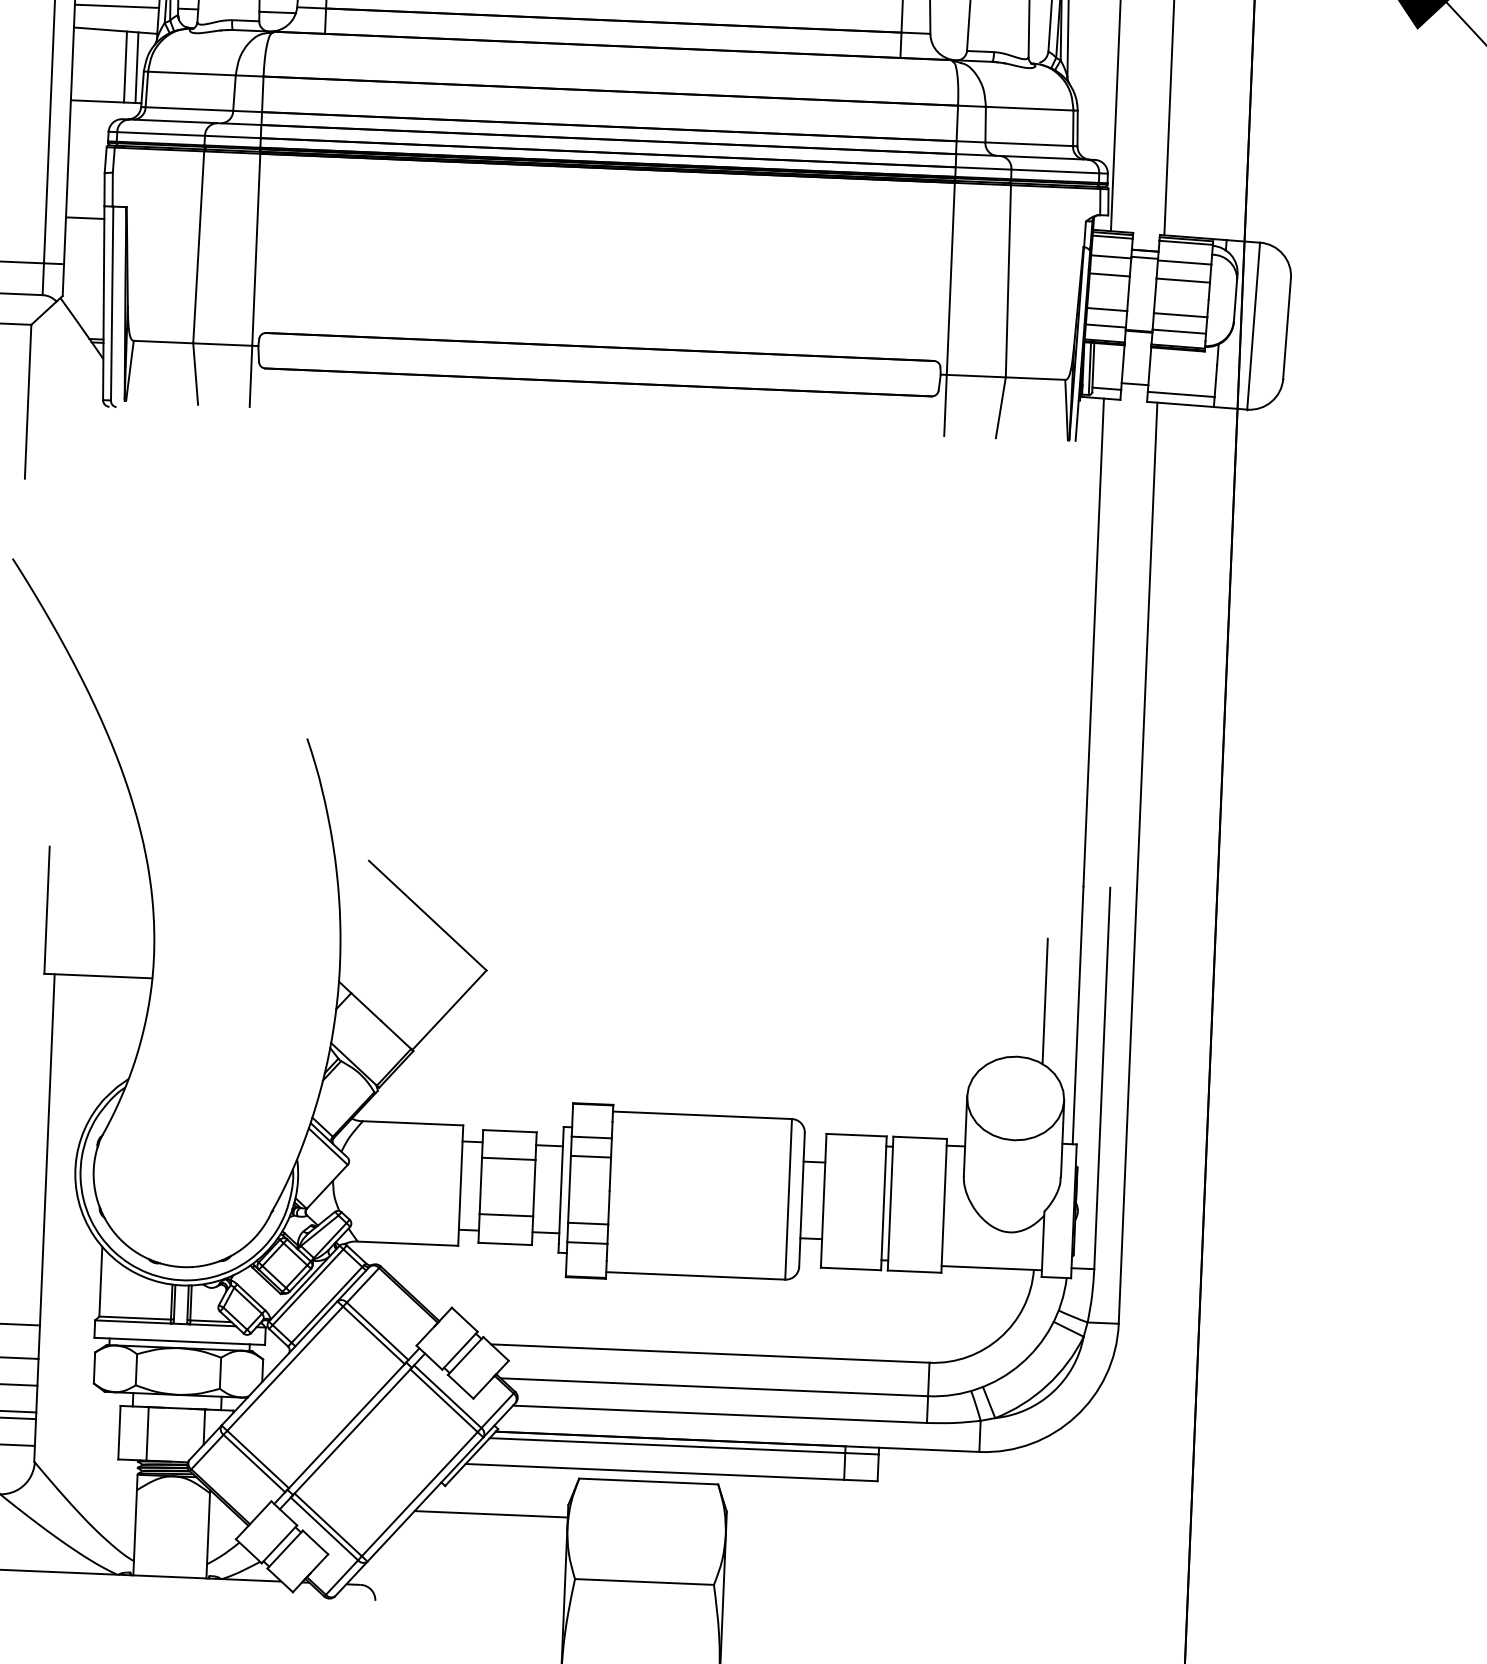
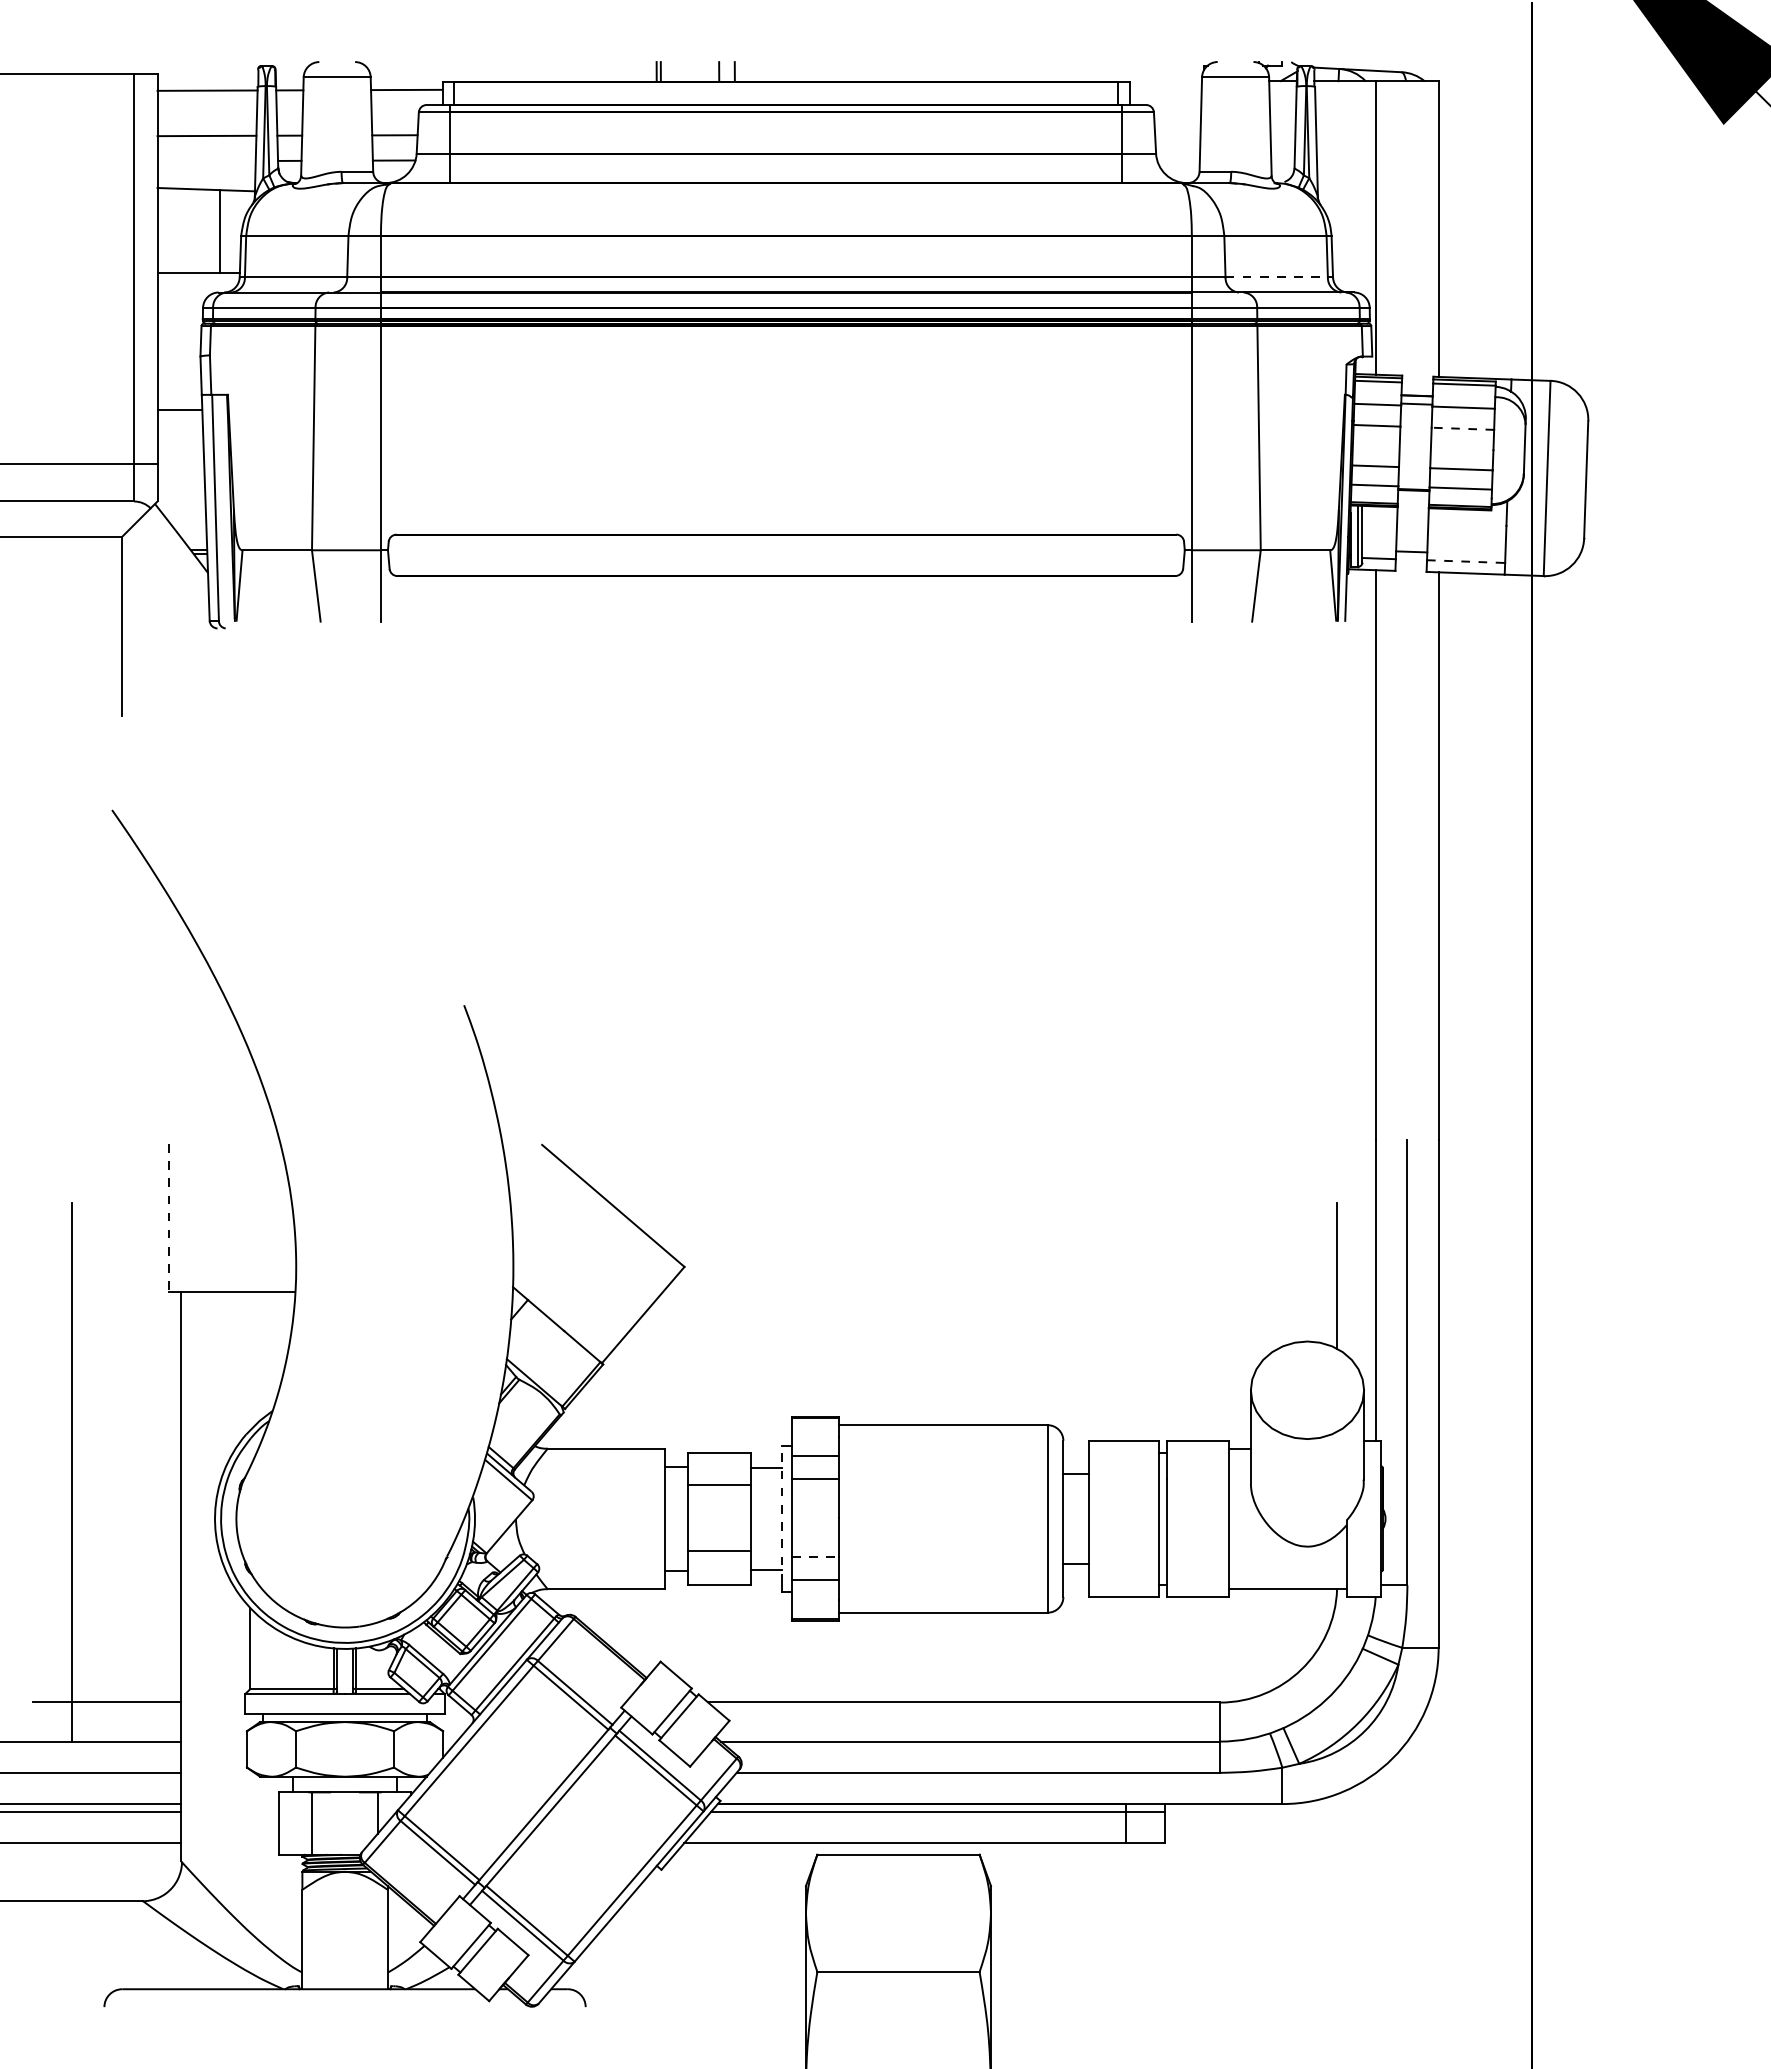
line: (116, 6) -> (206, 161), removed
line: (136, 67) -> (232, 231), removed
line: (1029, 144) -> (1277, 277), solid -> dashed
line: (1182, 280) -> (1462, 428), solid -> dashed
line: (1181, 394) -> (1466, 561), solid -> dashed
line: (47, 910) -> (169, 1218), solid -> dashed
line: (561, 1185) -> (782, 1513), solid -> dashed
line: (588, 1224) -> (815, 1557), solid -> dashed
line: (491, 1514) -> (716, 1900), removed

